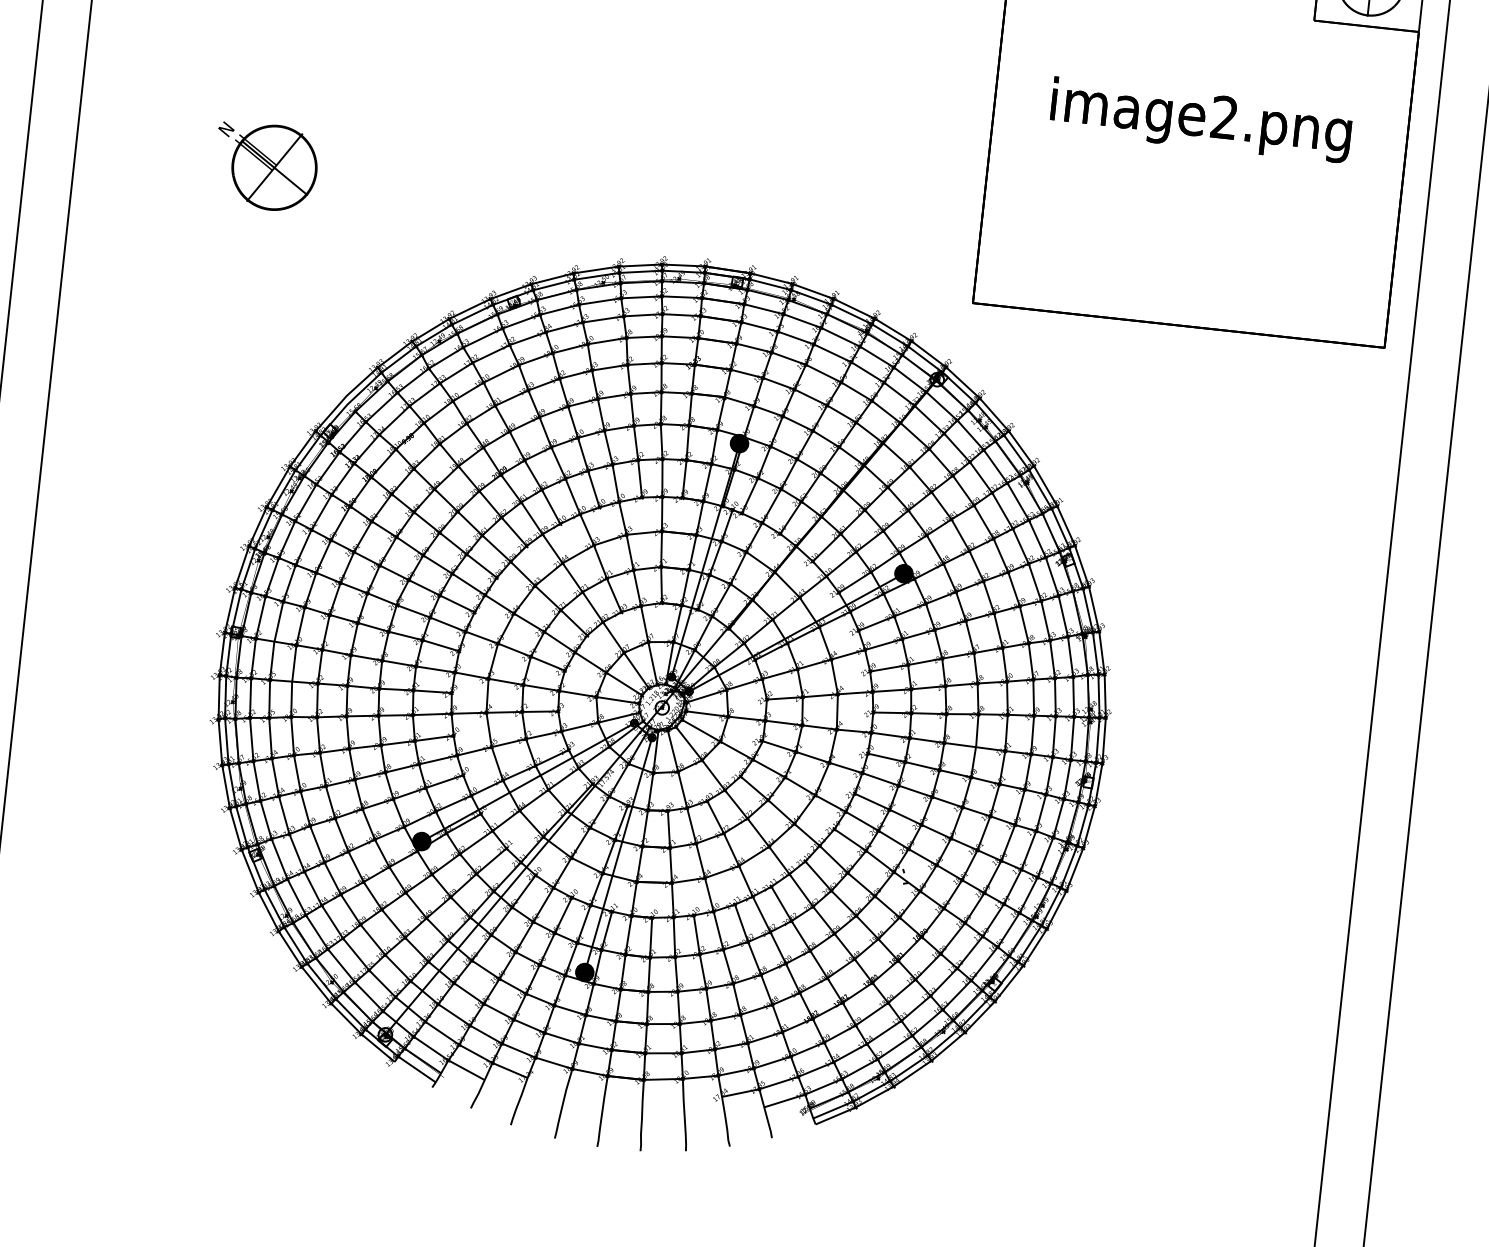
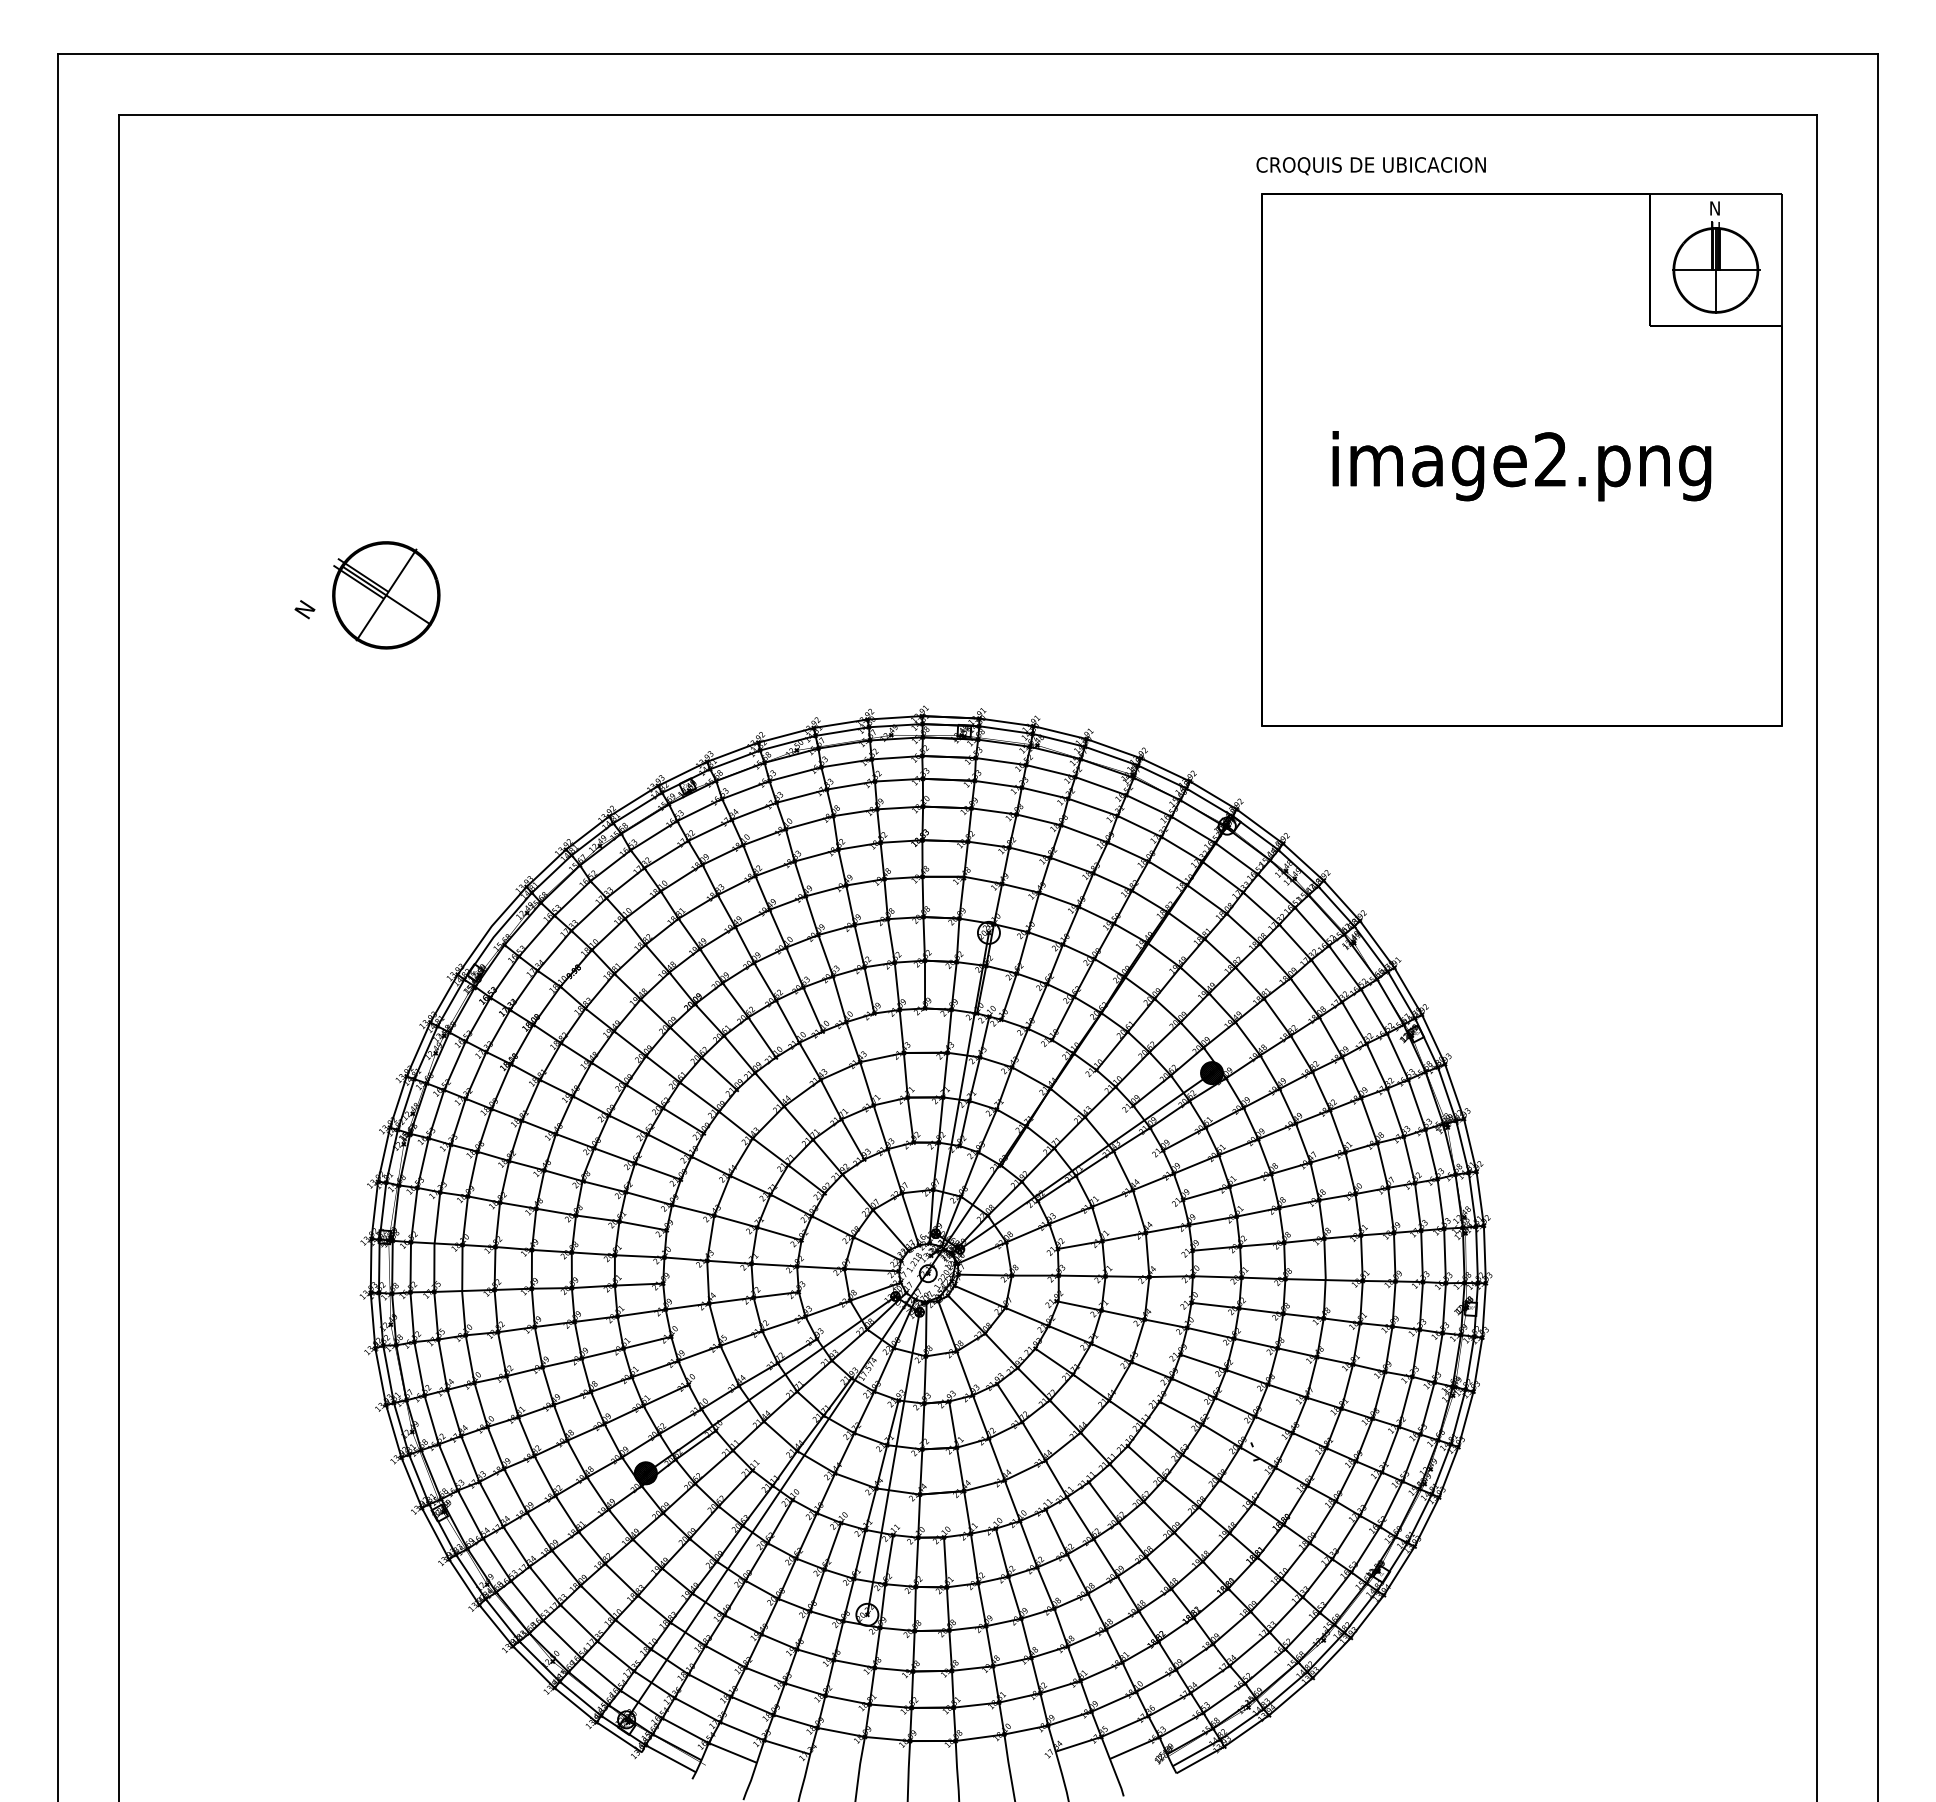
part: (274, 167) -> (386, 595), moved
hatch: (739, 443) -> (988, 932), removed
hatch: (584, 972) -> (867, 1614), removed

